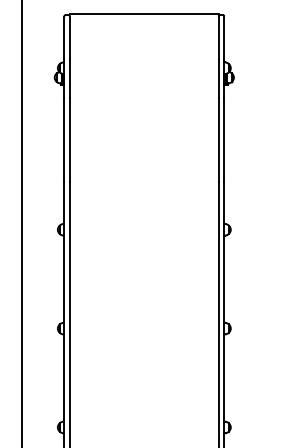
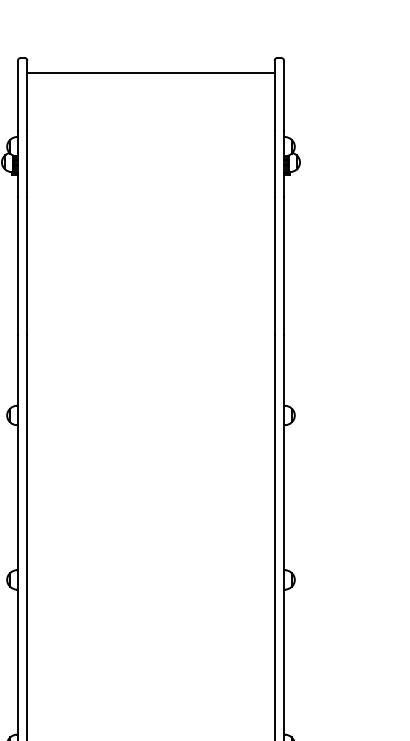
line: (144, 13) -> (151, 72), moved

